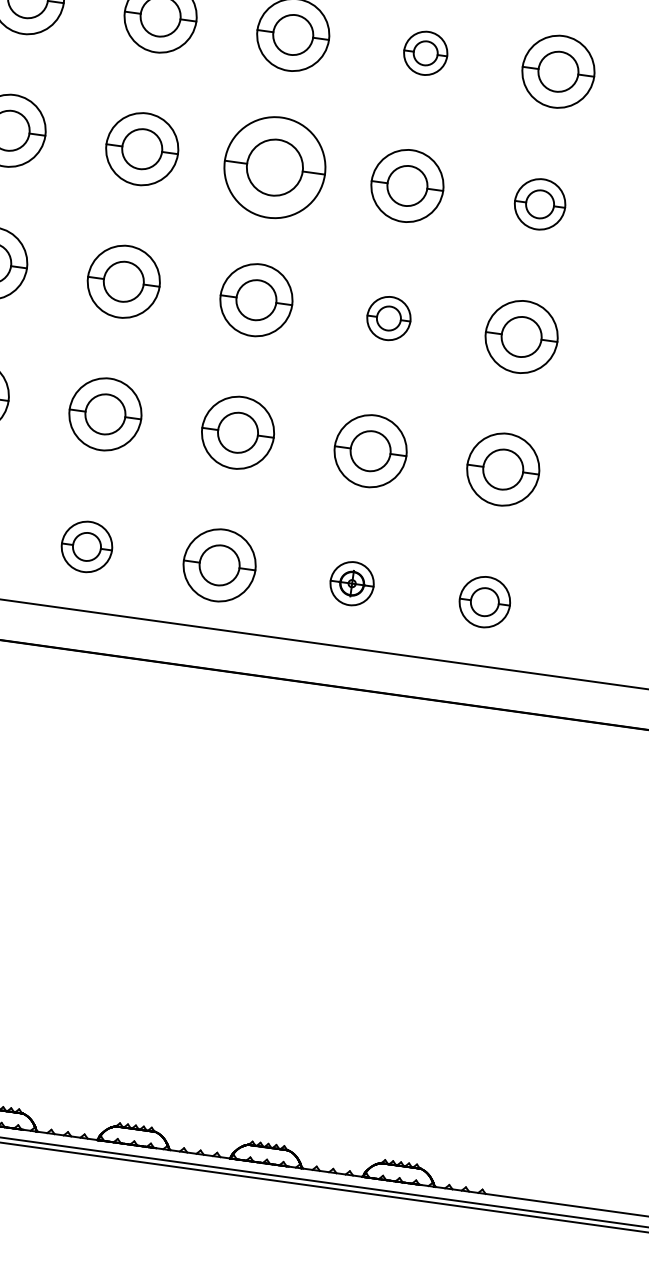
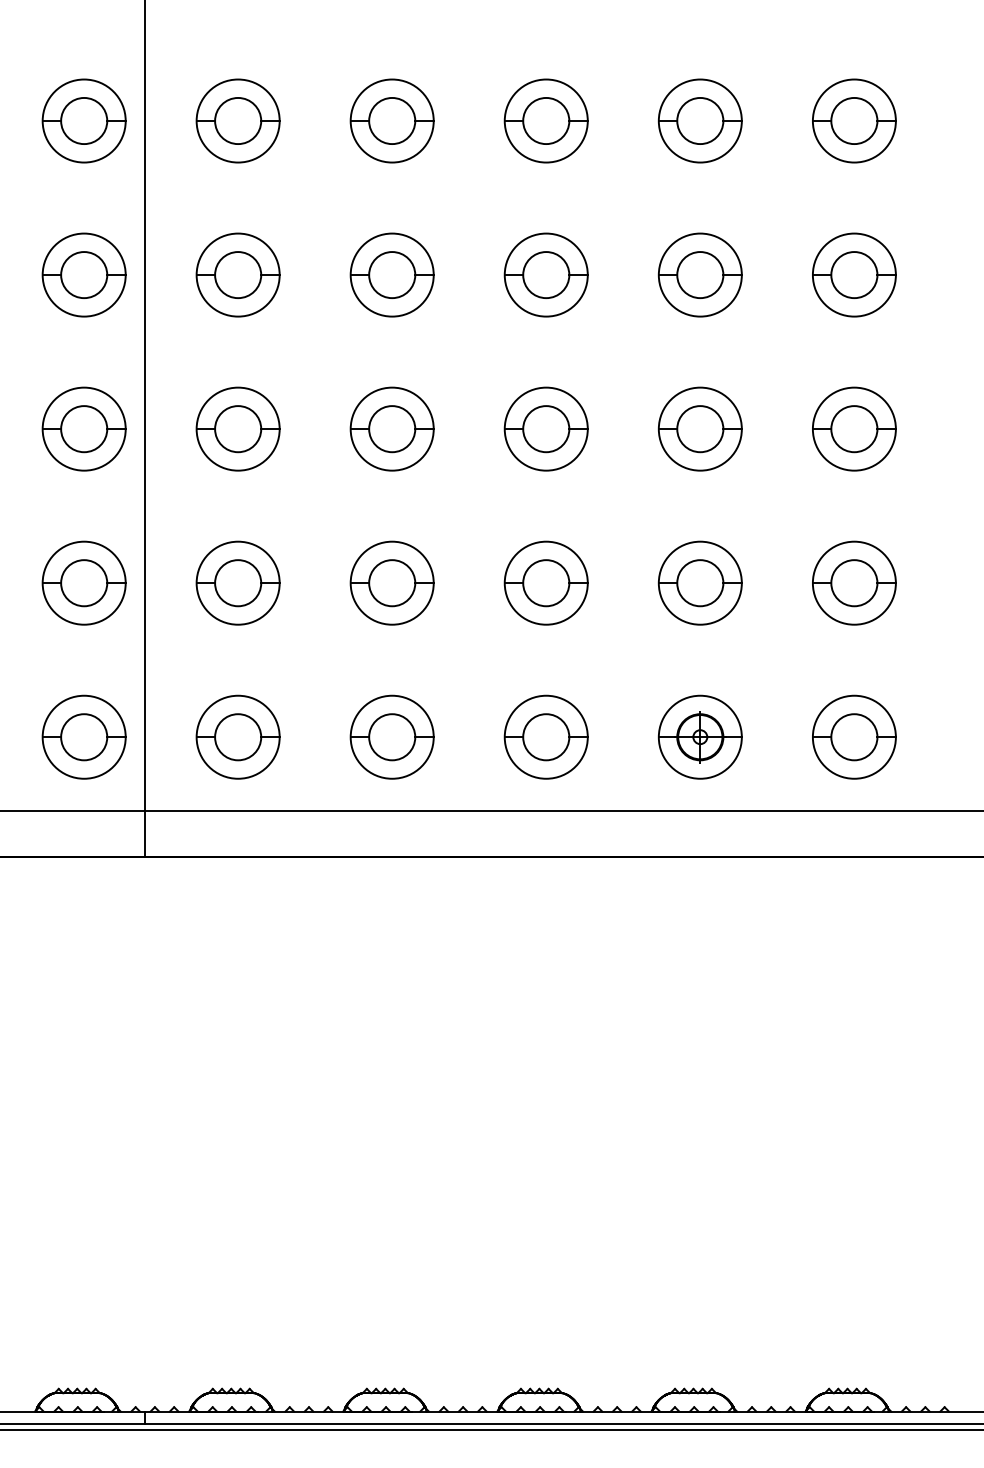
part: (425, 52) -> (699, 120), size x1.67
part: (274, 167) -> (545, 274), size x0.71
part: (540, 203) -> (854, 274), size x1.43
part: (388, 317) -> (699, 428), size x1.67
part: (86, 546) -> (391, 736), size x1.43
part: (351, 583) -> (699, 736), size x1.67
part: (485, 601) -> (854, 736), size x1.43

